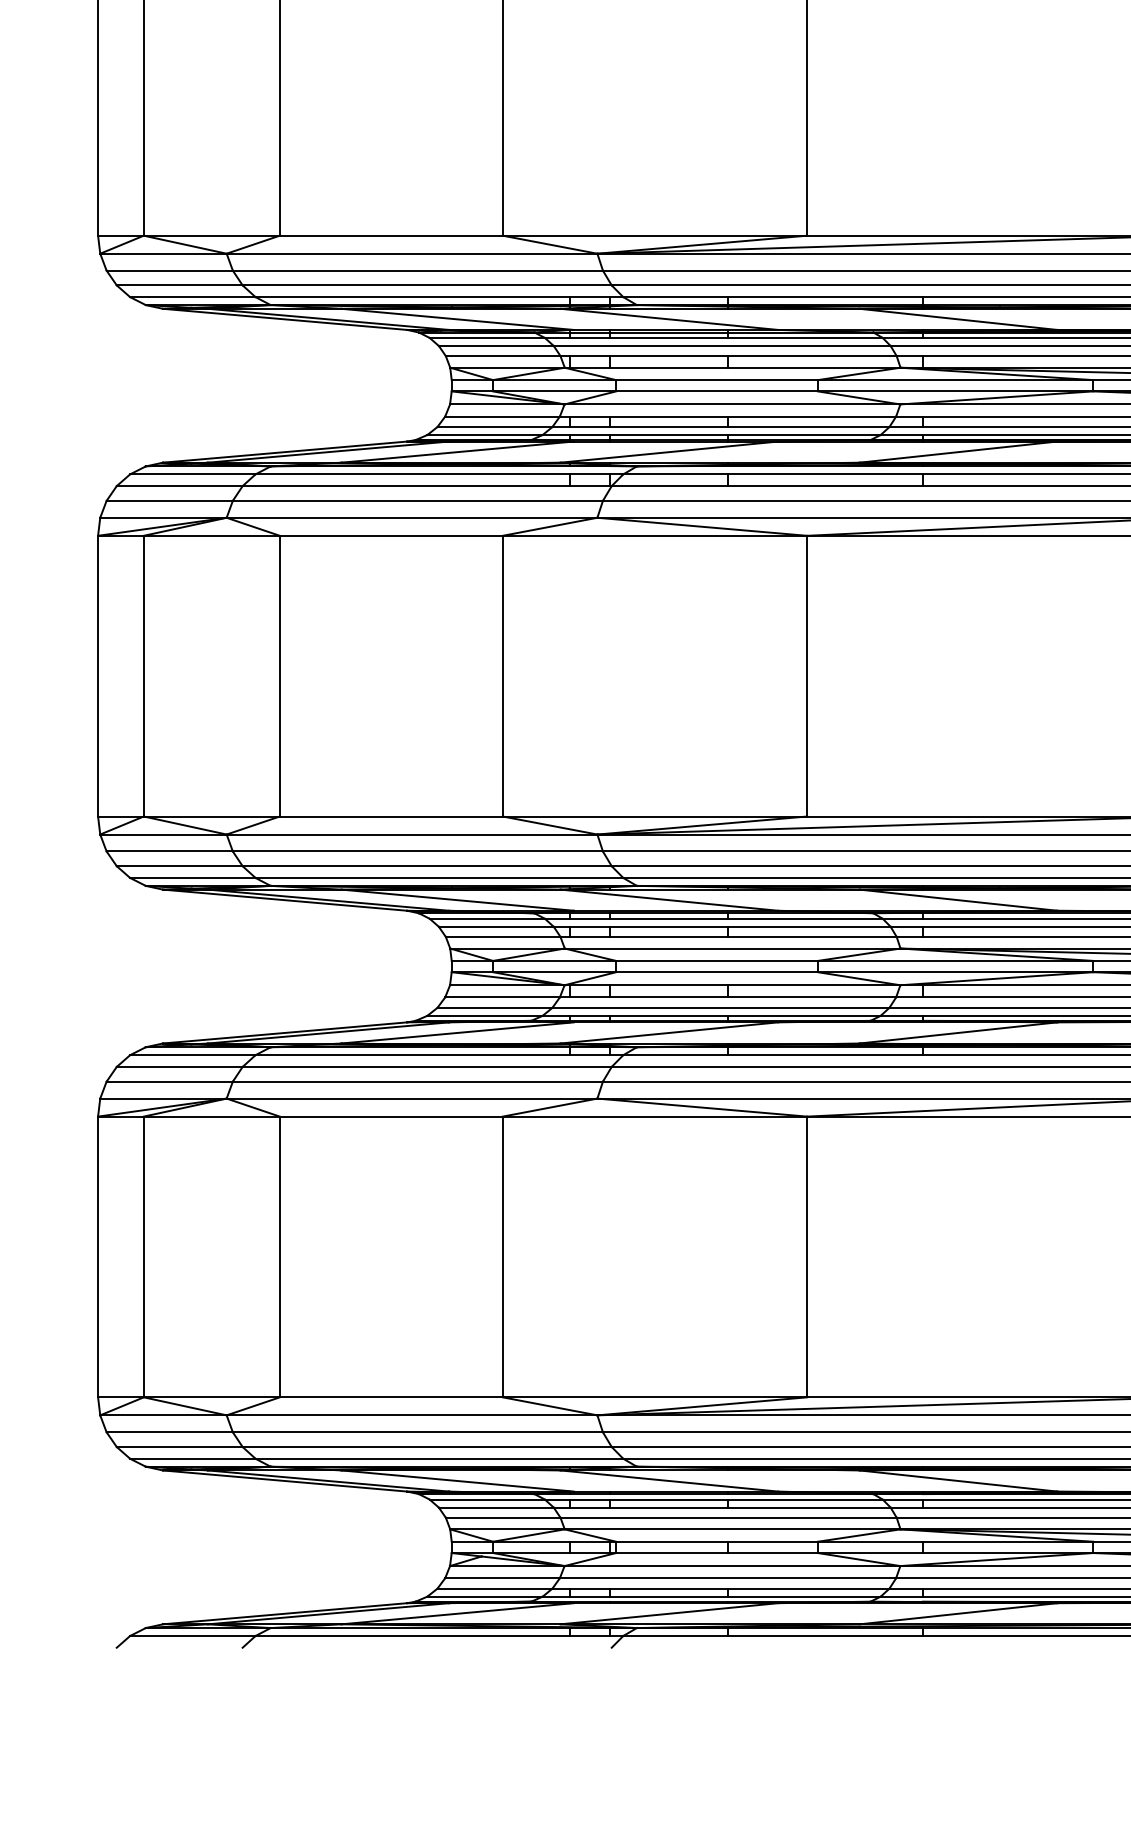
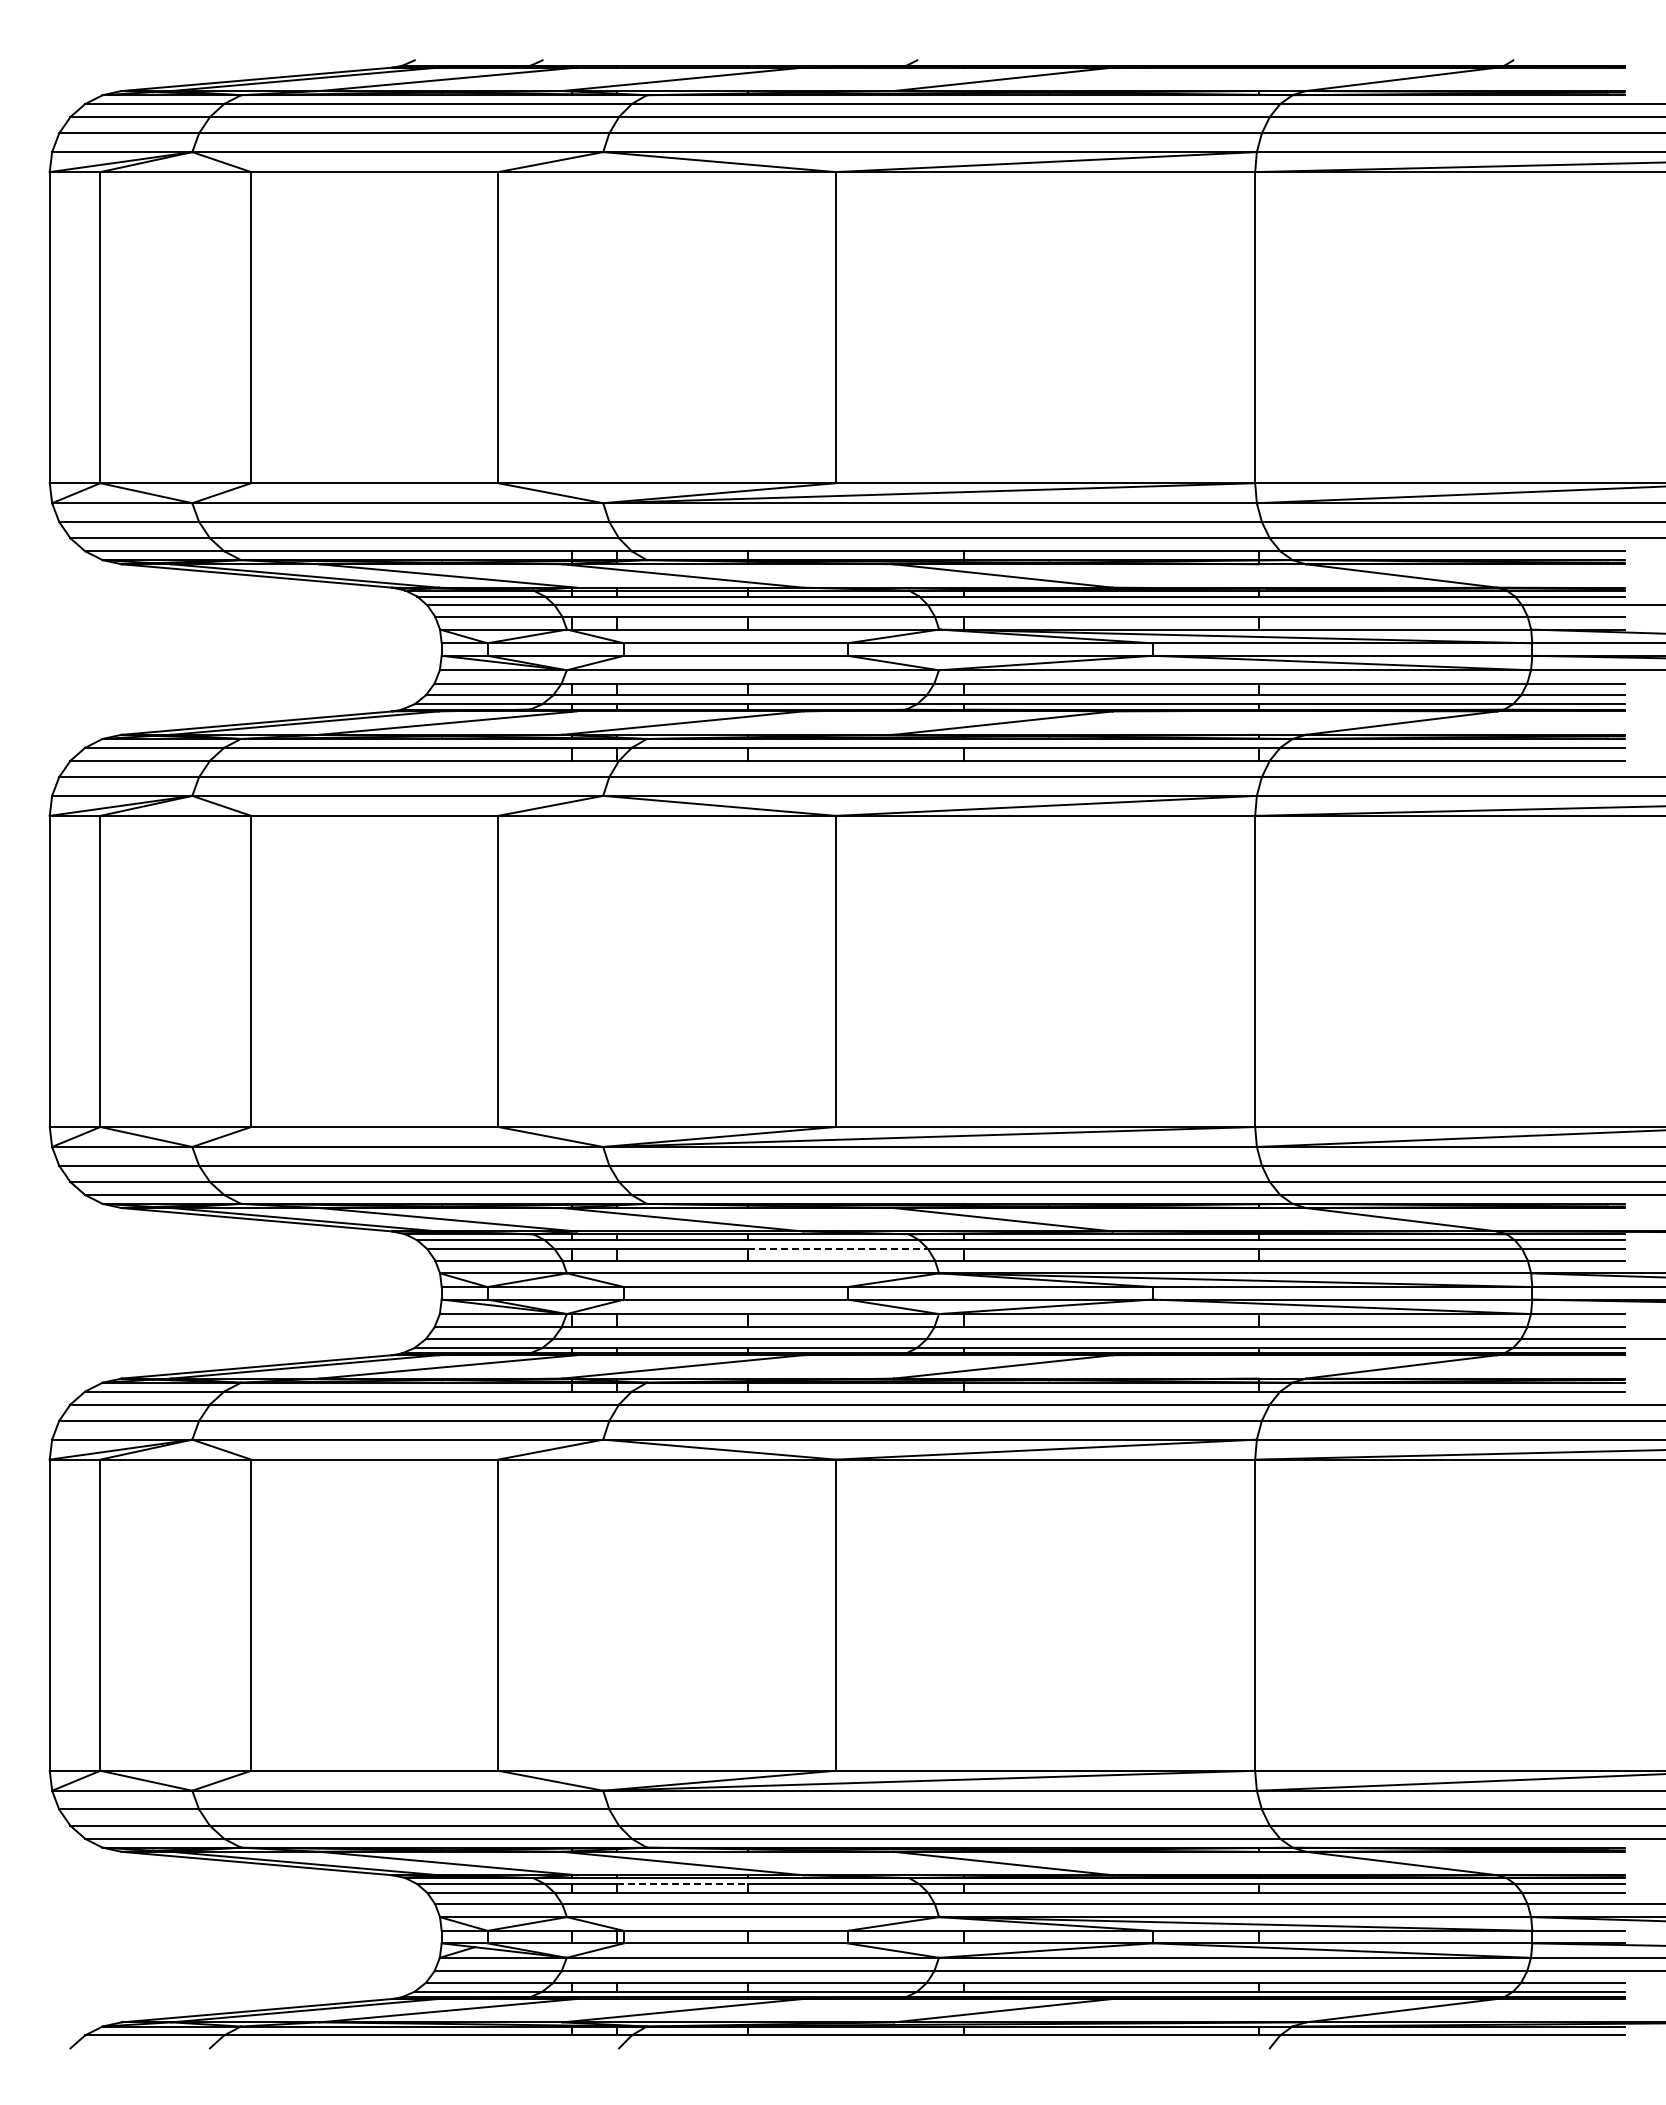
line: (809, 927) -> (838, 1249), solid -> dashed
line: (668, 1499) -> (682, 1884), solid -> dashed

